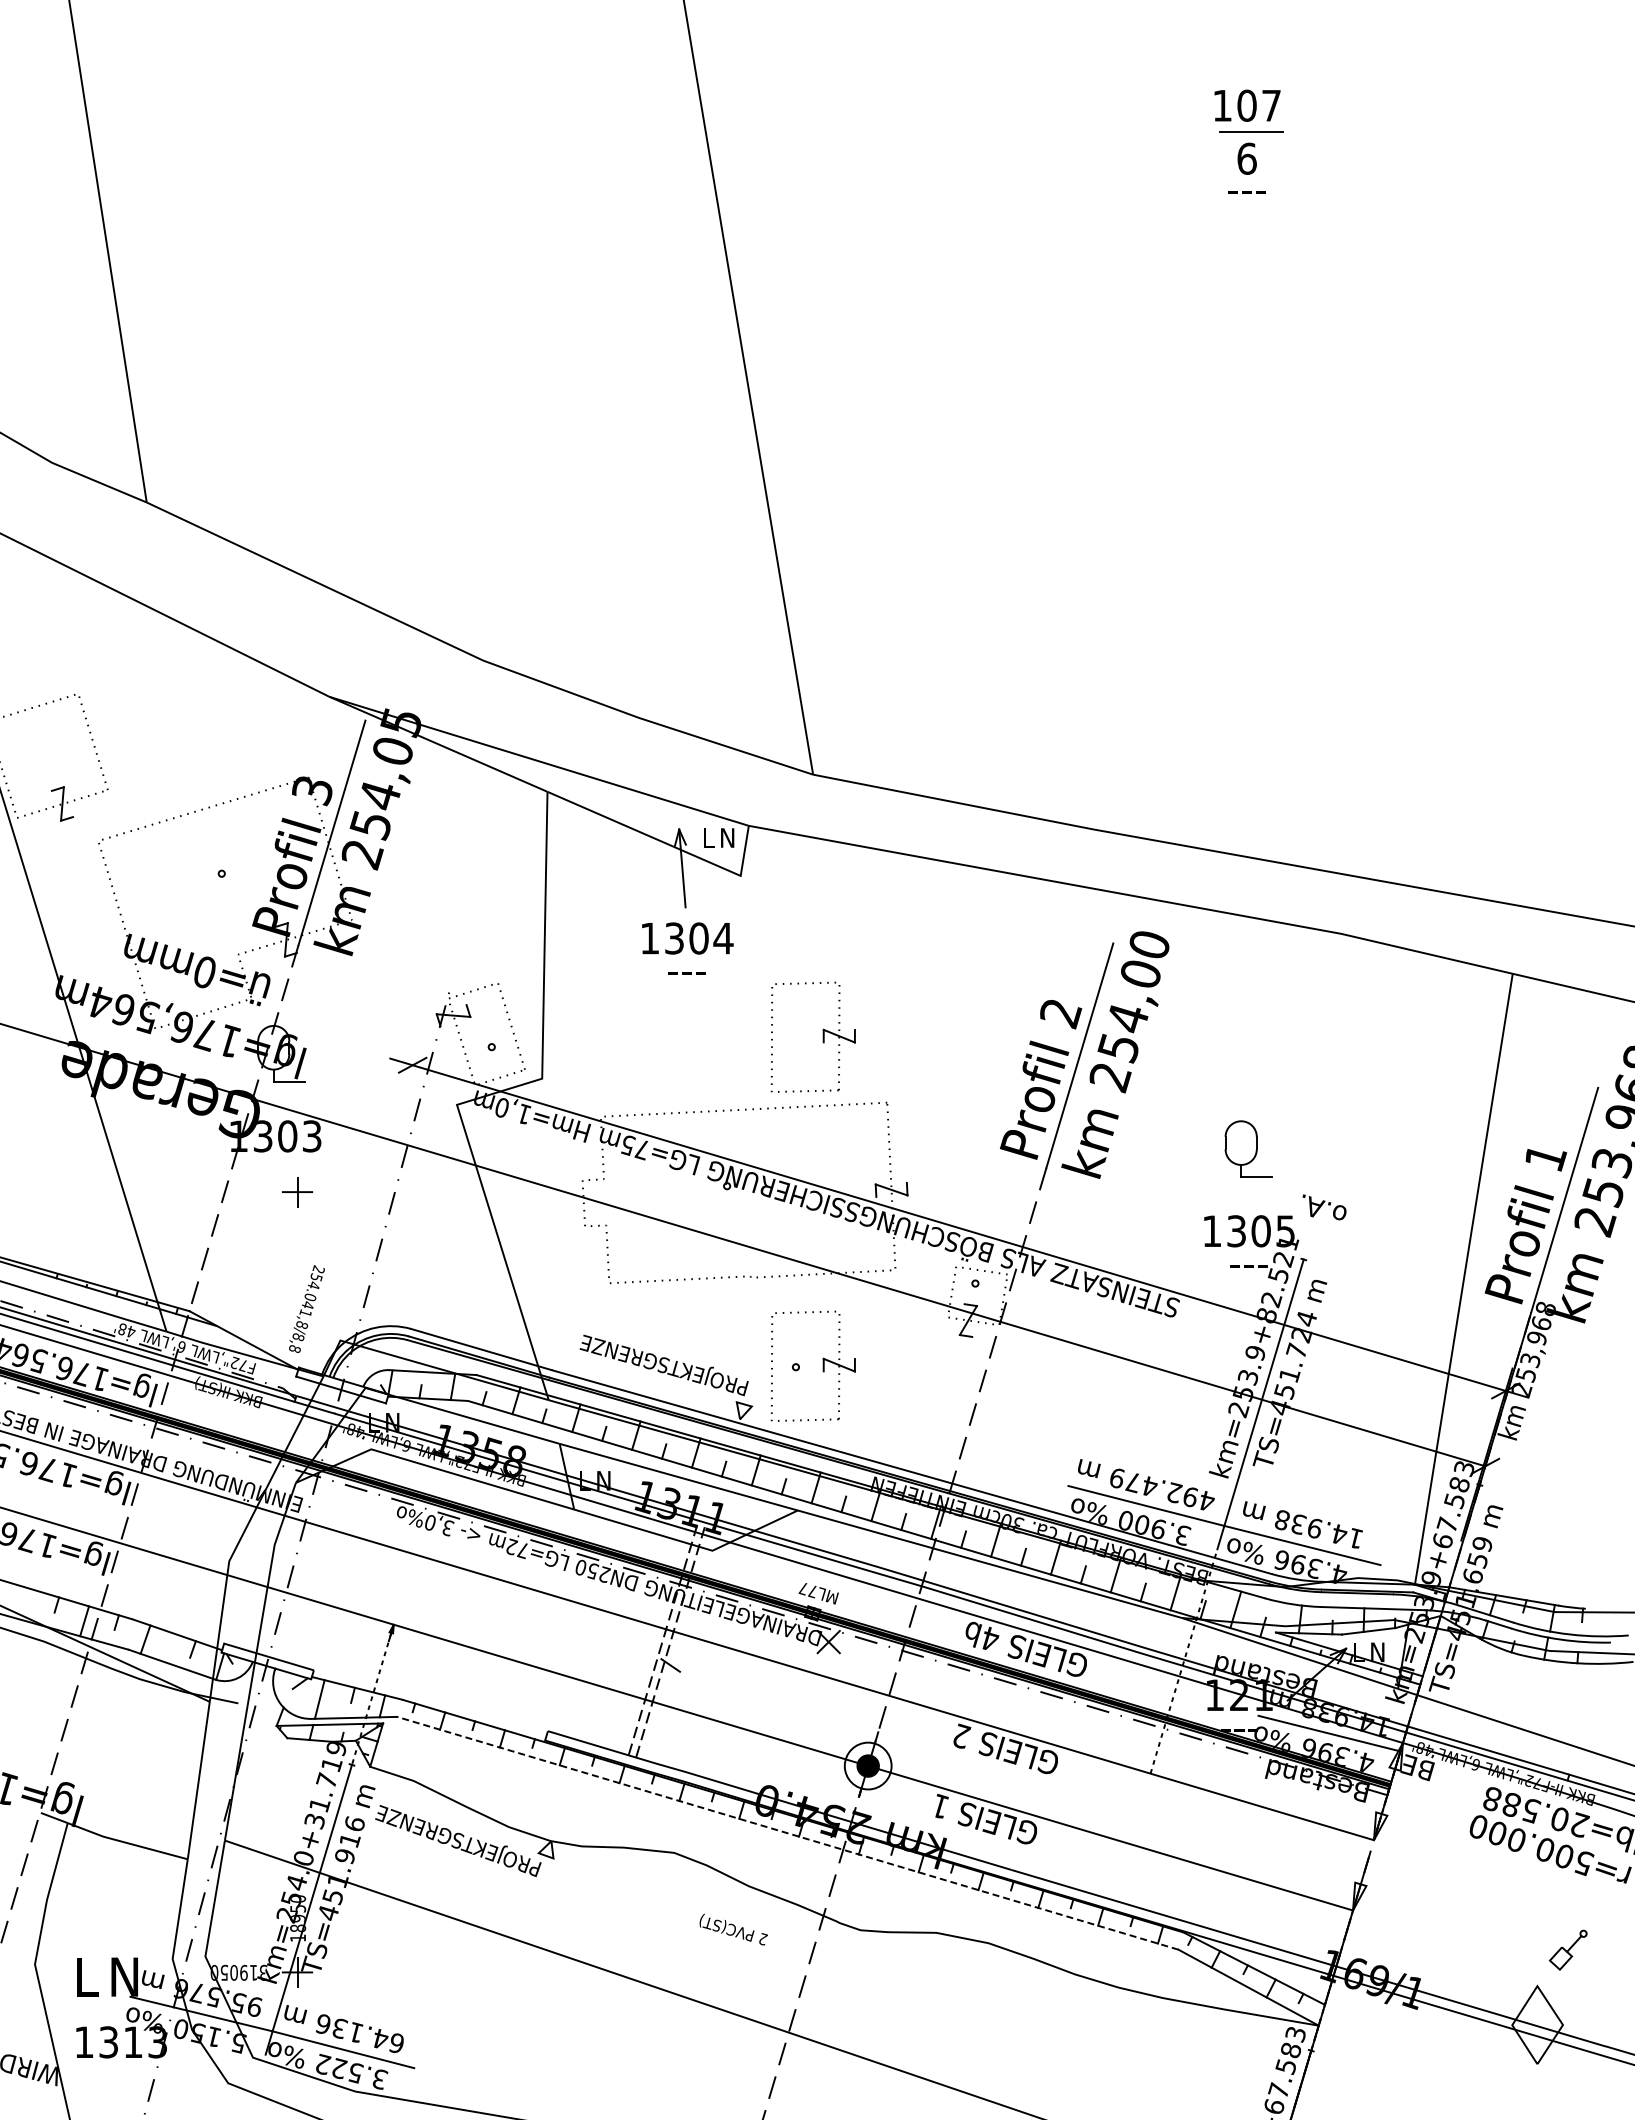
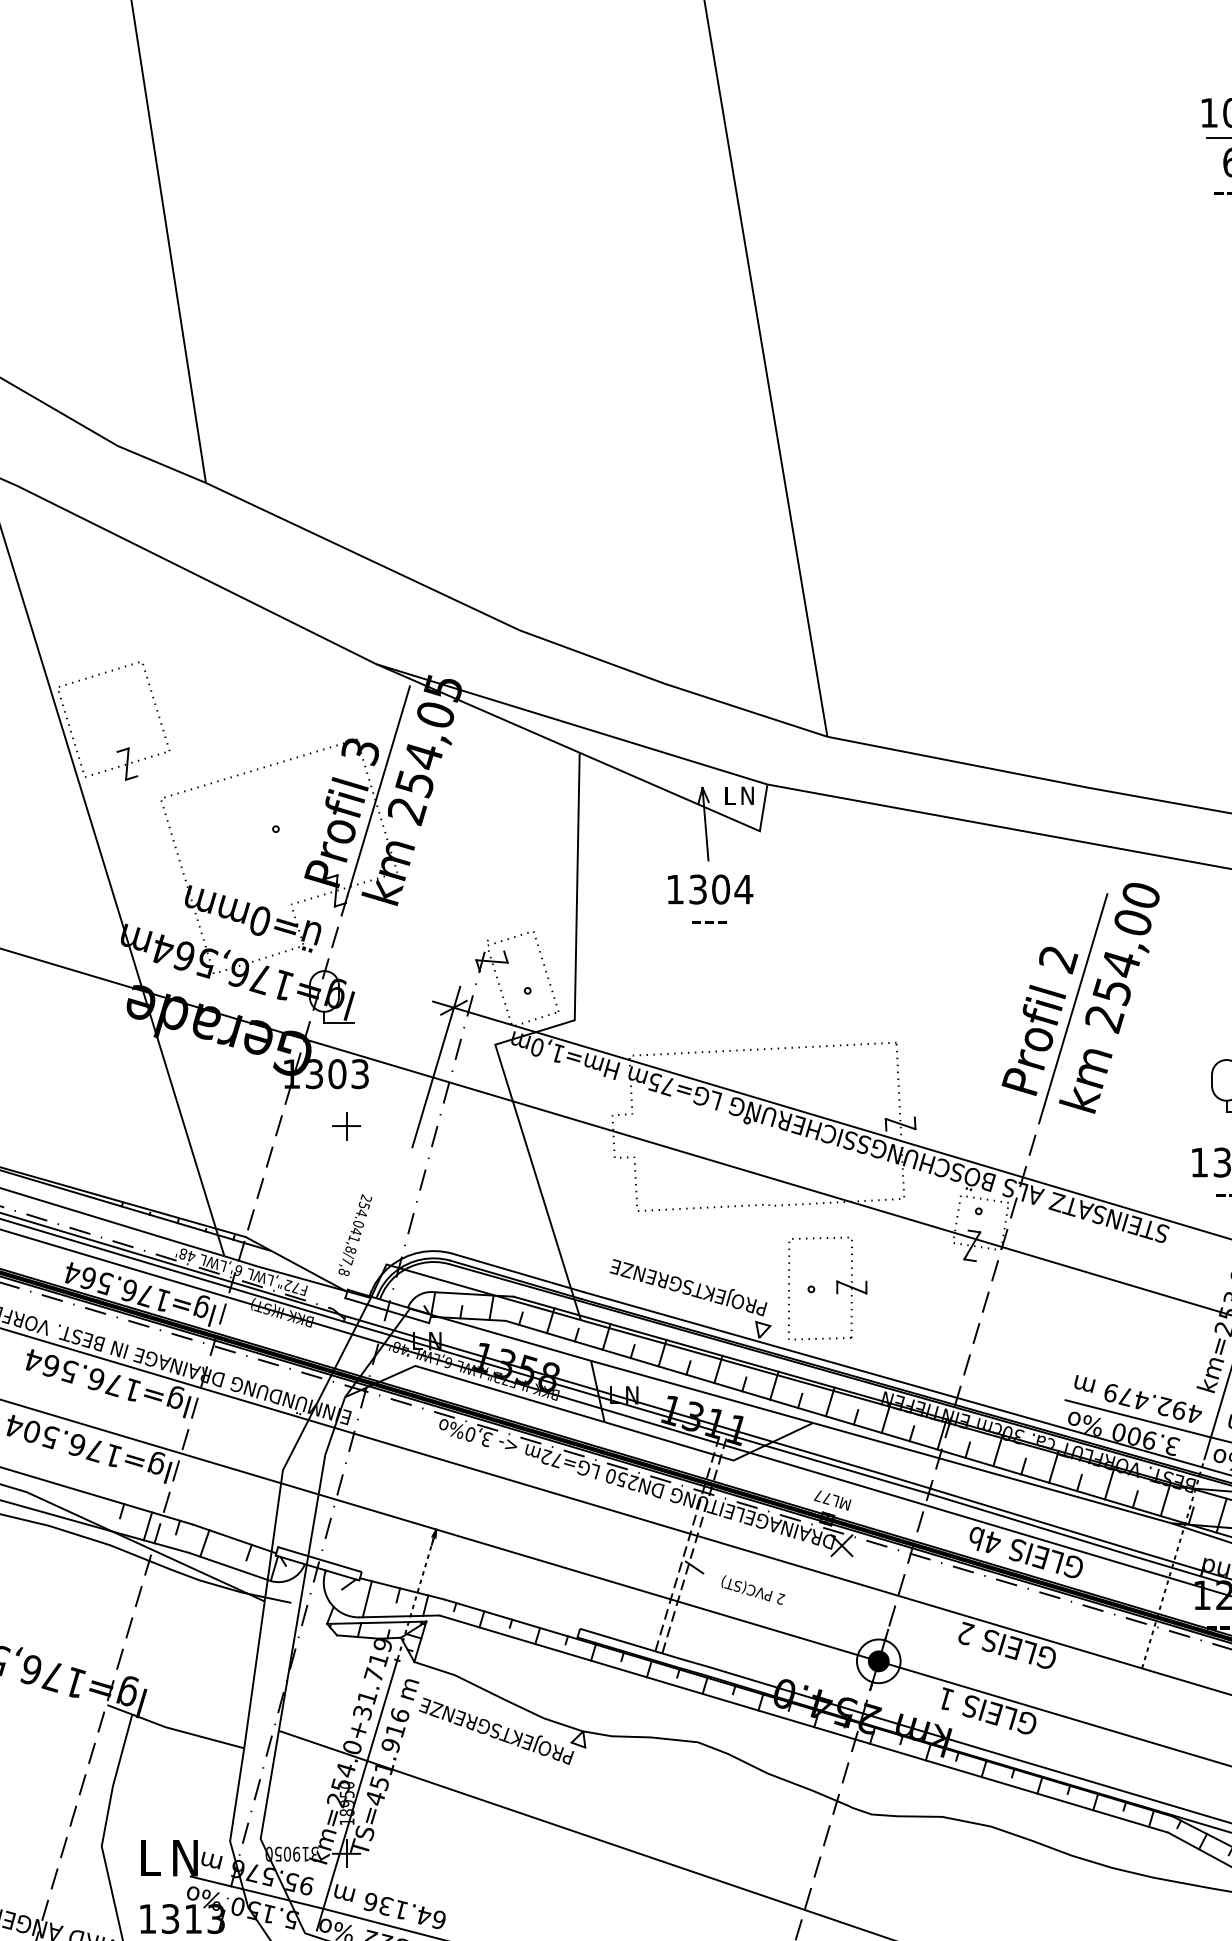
part: (822, 1036) -> (836, 980), removed
line: (393, 1128) -> (436, 1066), added
text: (298, 1337) -> (347, 1261), 254.041,8/8,8 -> 254.041,8/7,8
line: (787, 1833) -> (803, 1724), dashed -> solid
text: (733, 1929) -> (753, 1589), moved

